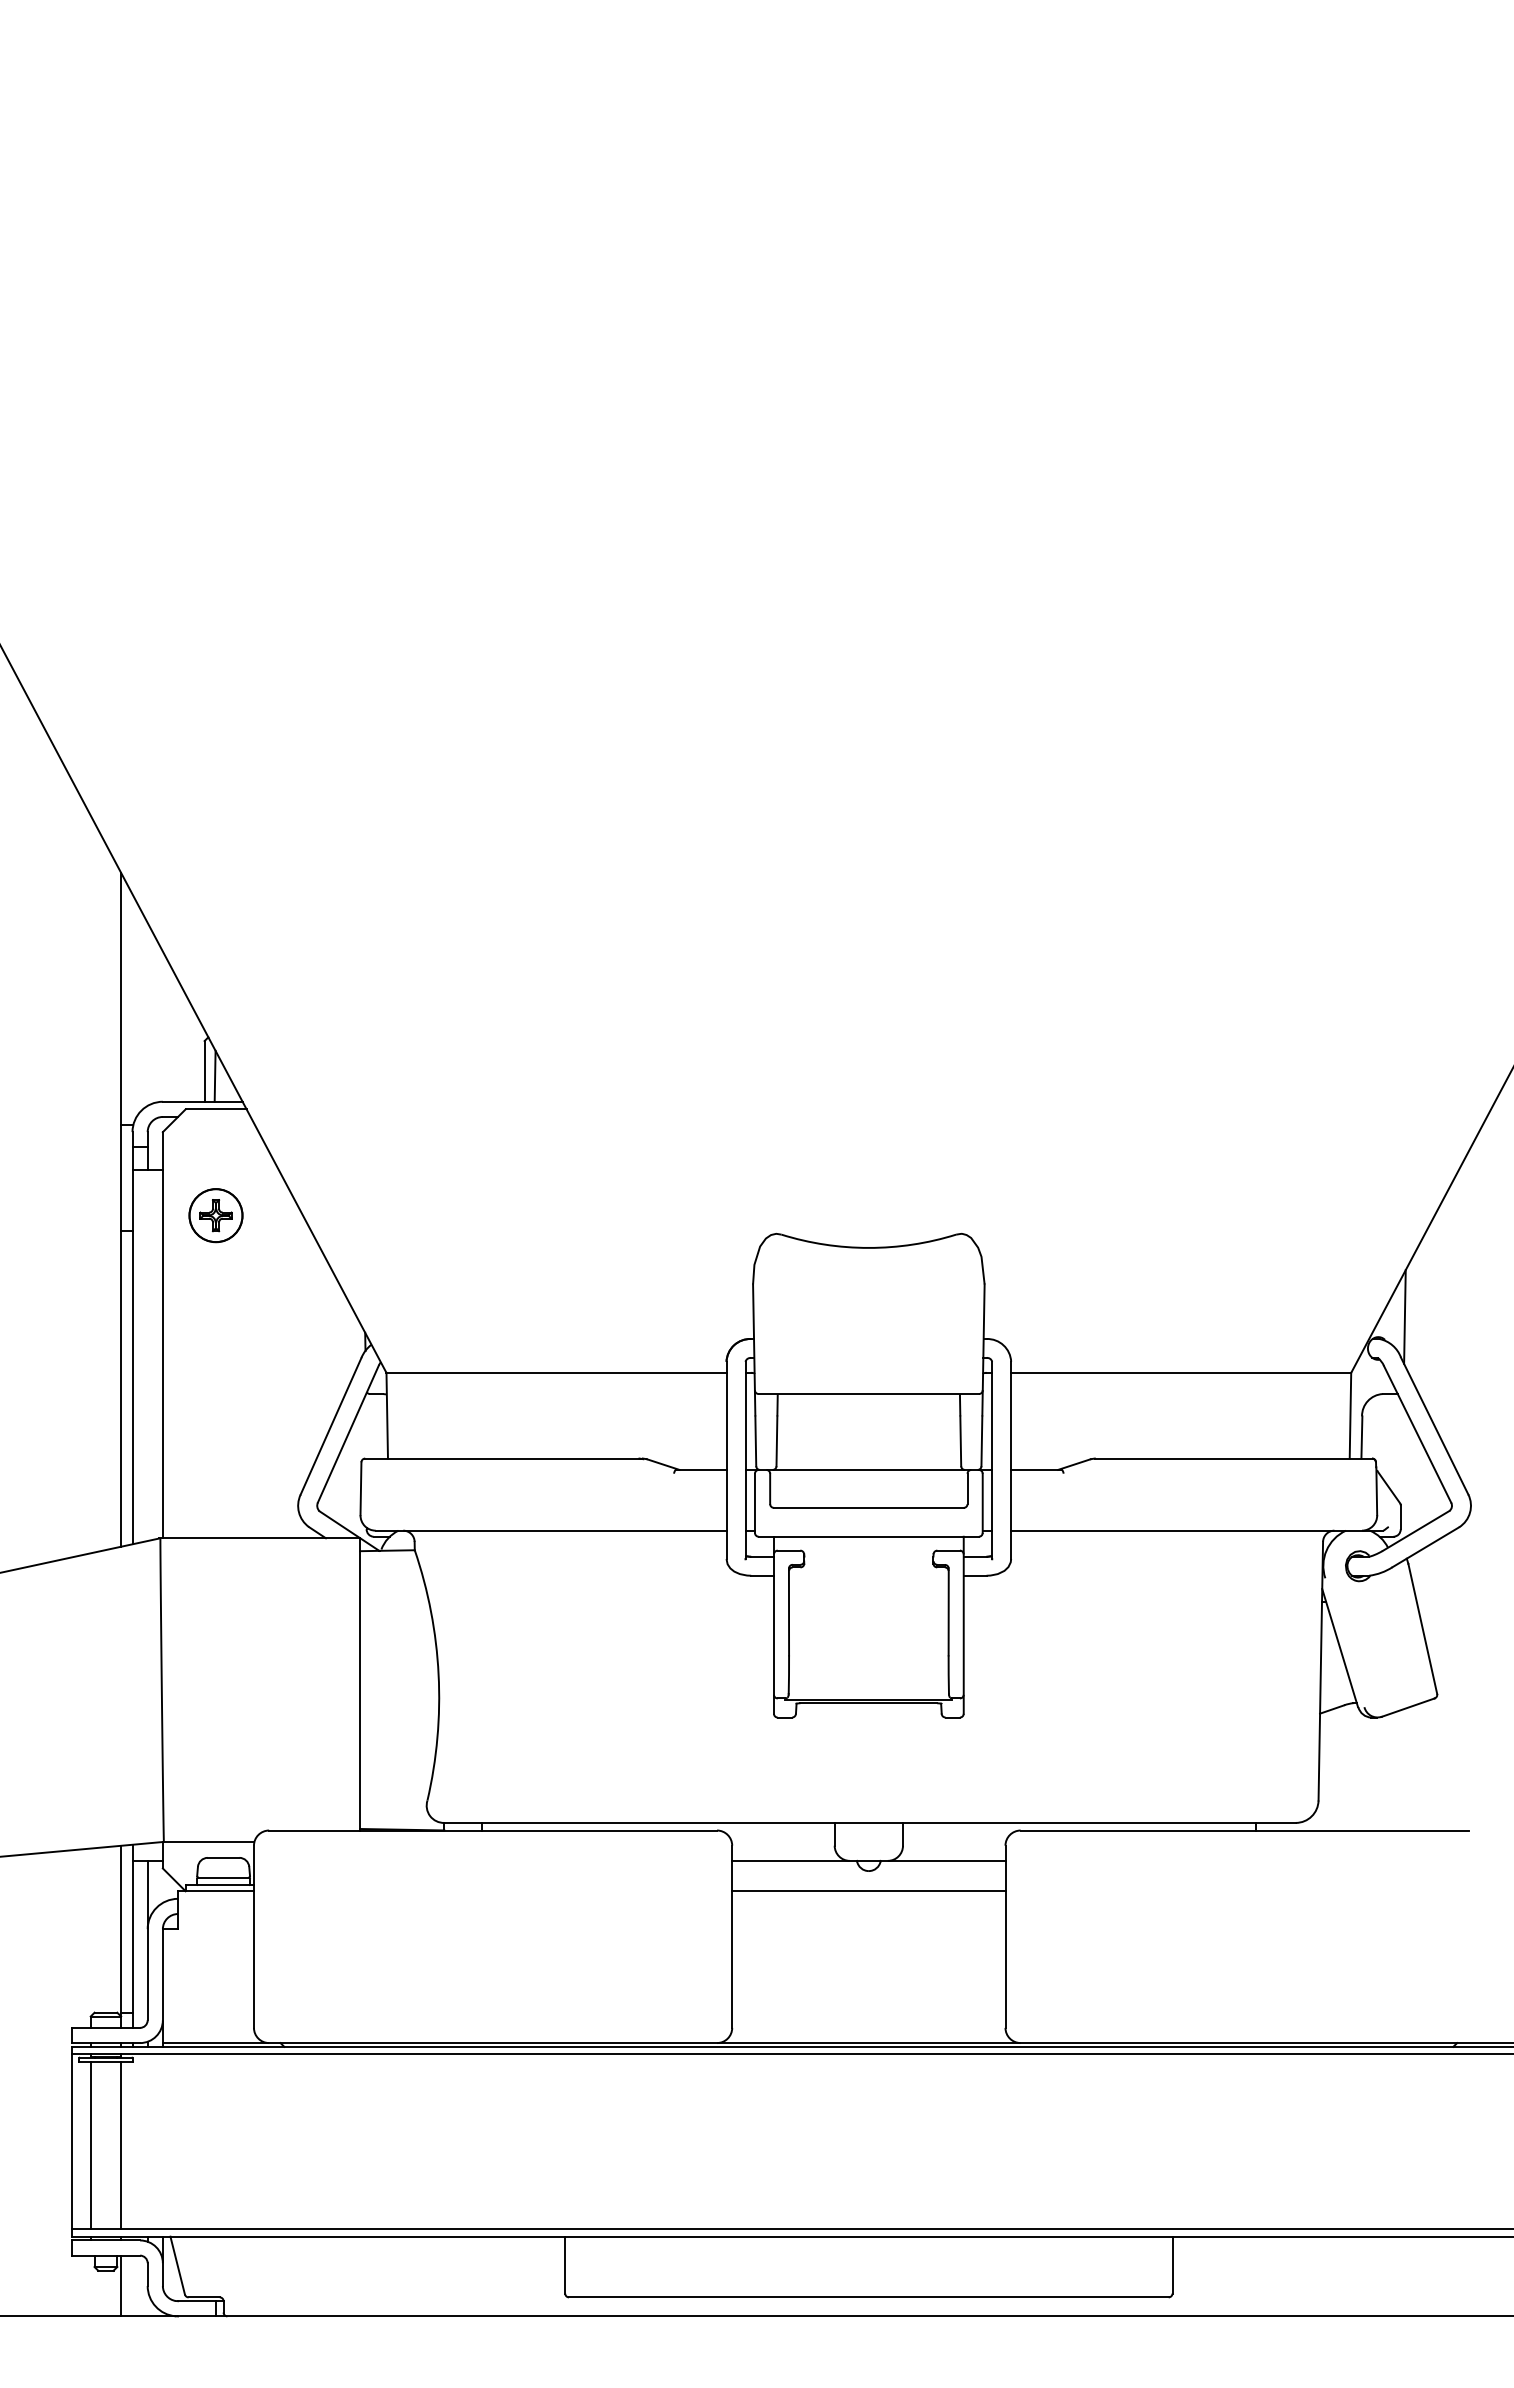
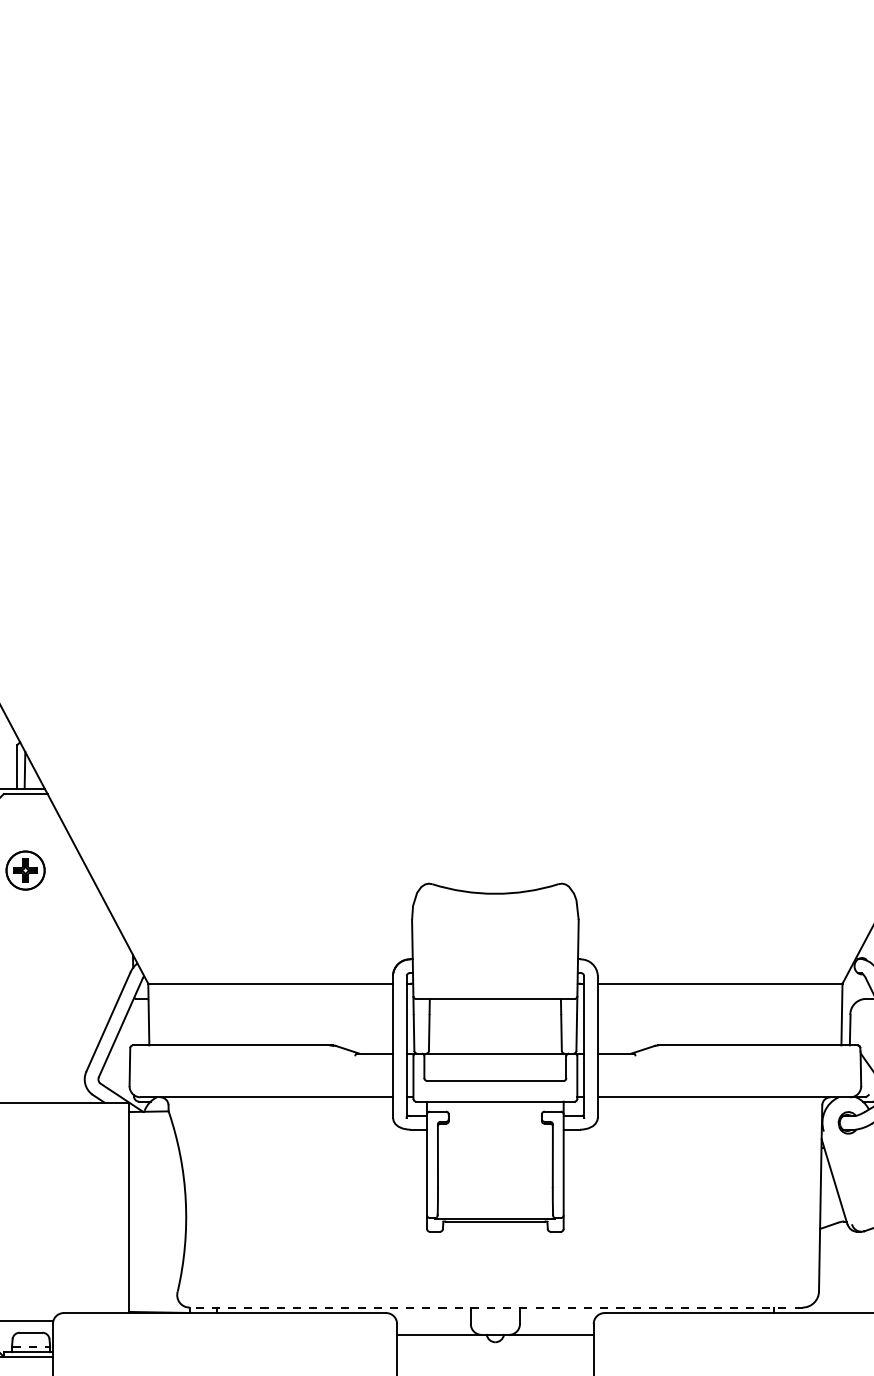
line: (870, 1822) -> (496, 1307), solid -> dashed
line: (224, 1877) -> (31, 1346), solid -> dashed
line: (868, 1891) -> (495, 1356), removed

